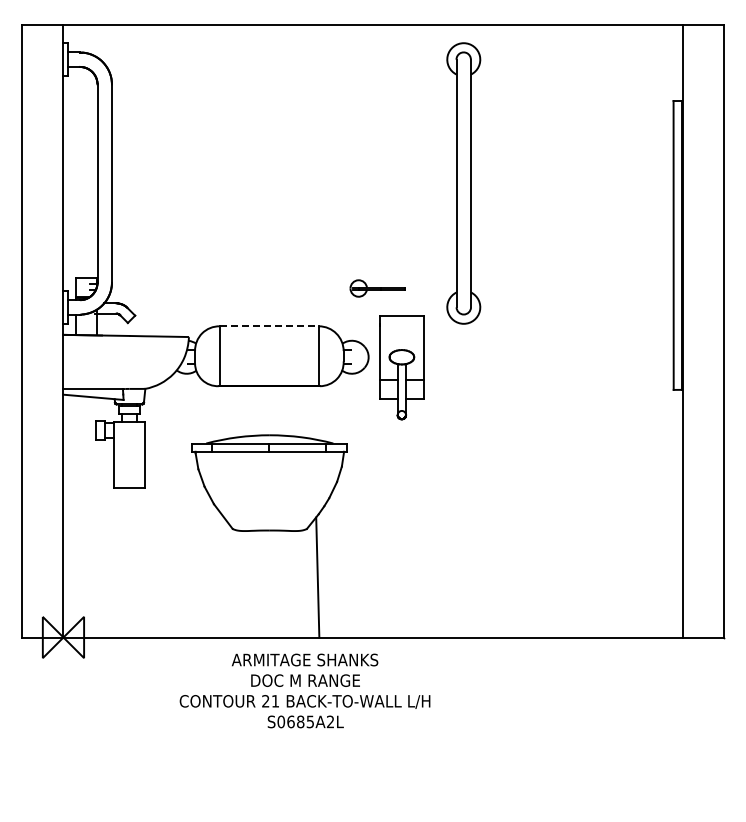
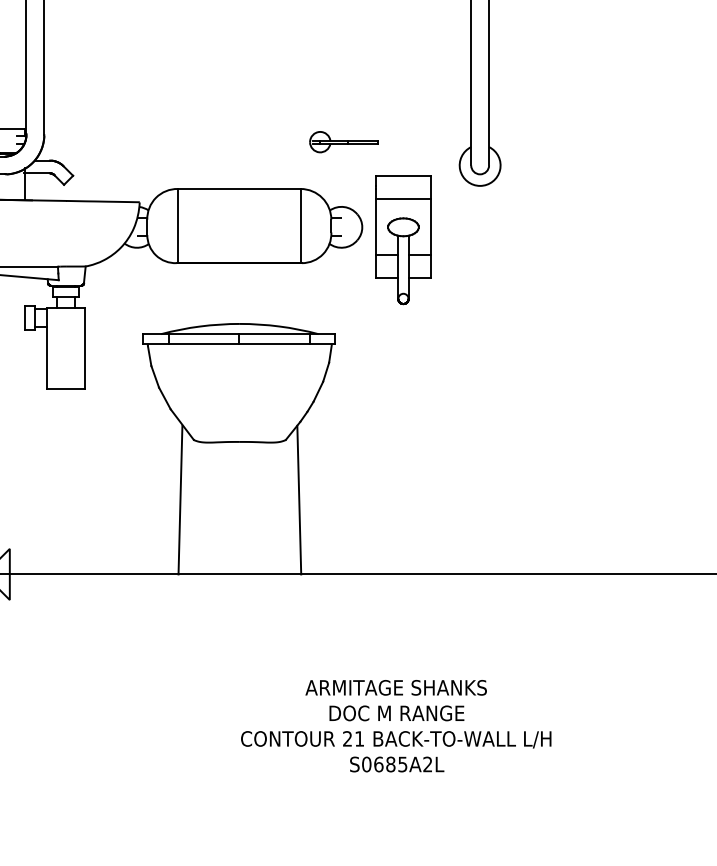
part: (377, 288) -> (343, 142), moved
line: (269, 326) -> (239, 189), dashed -> solid
line: (401, 334) -> (402, 199), added
line: (221, 577) -> (180, 500), added
text: (304, 690) -> (395, 725), moved

